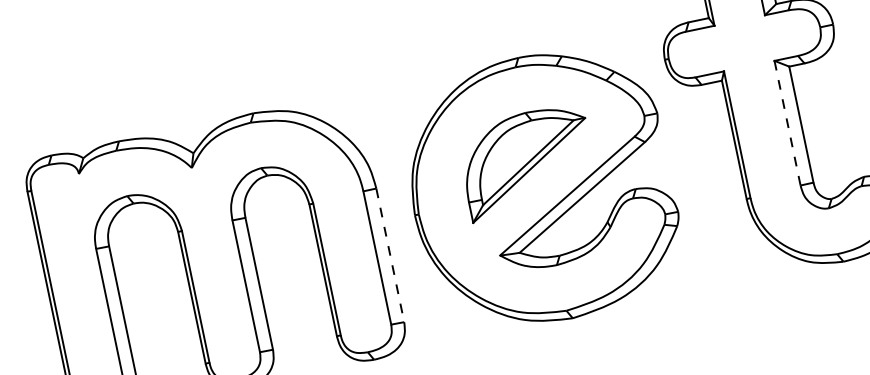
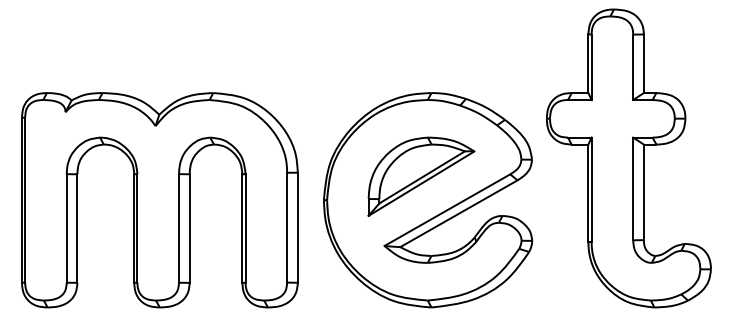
line: (788, 123) -> (633, 189), dashed -> solid
line: (390, 256) -> (297, 228), dashed -> solid

